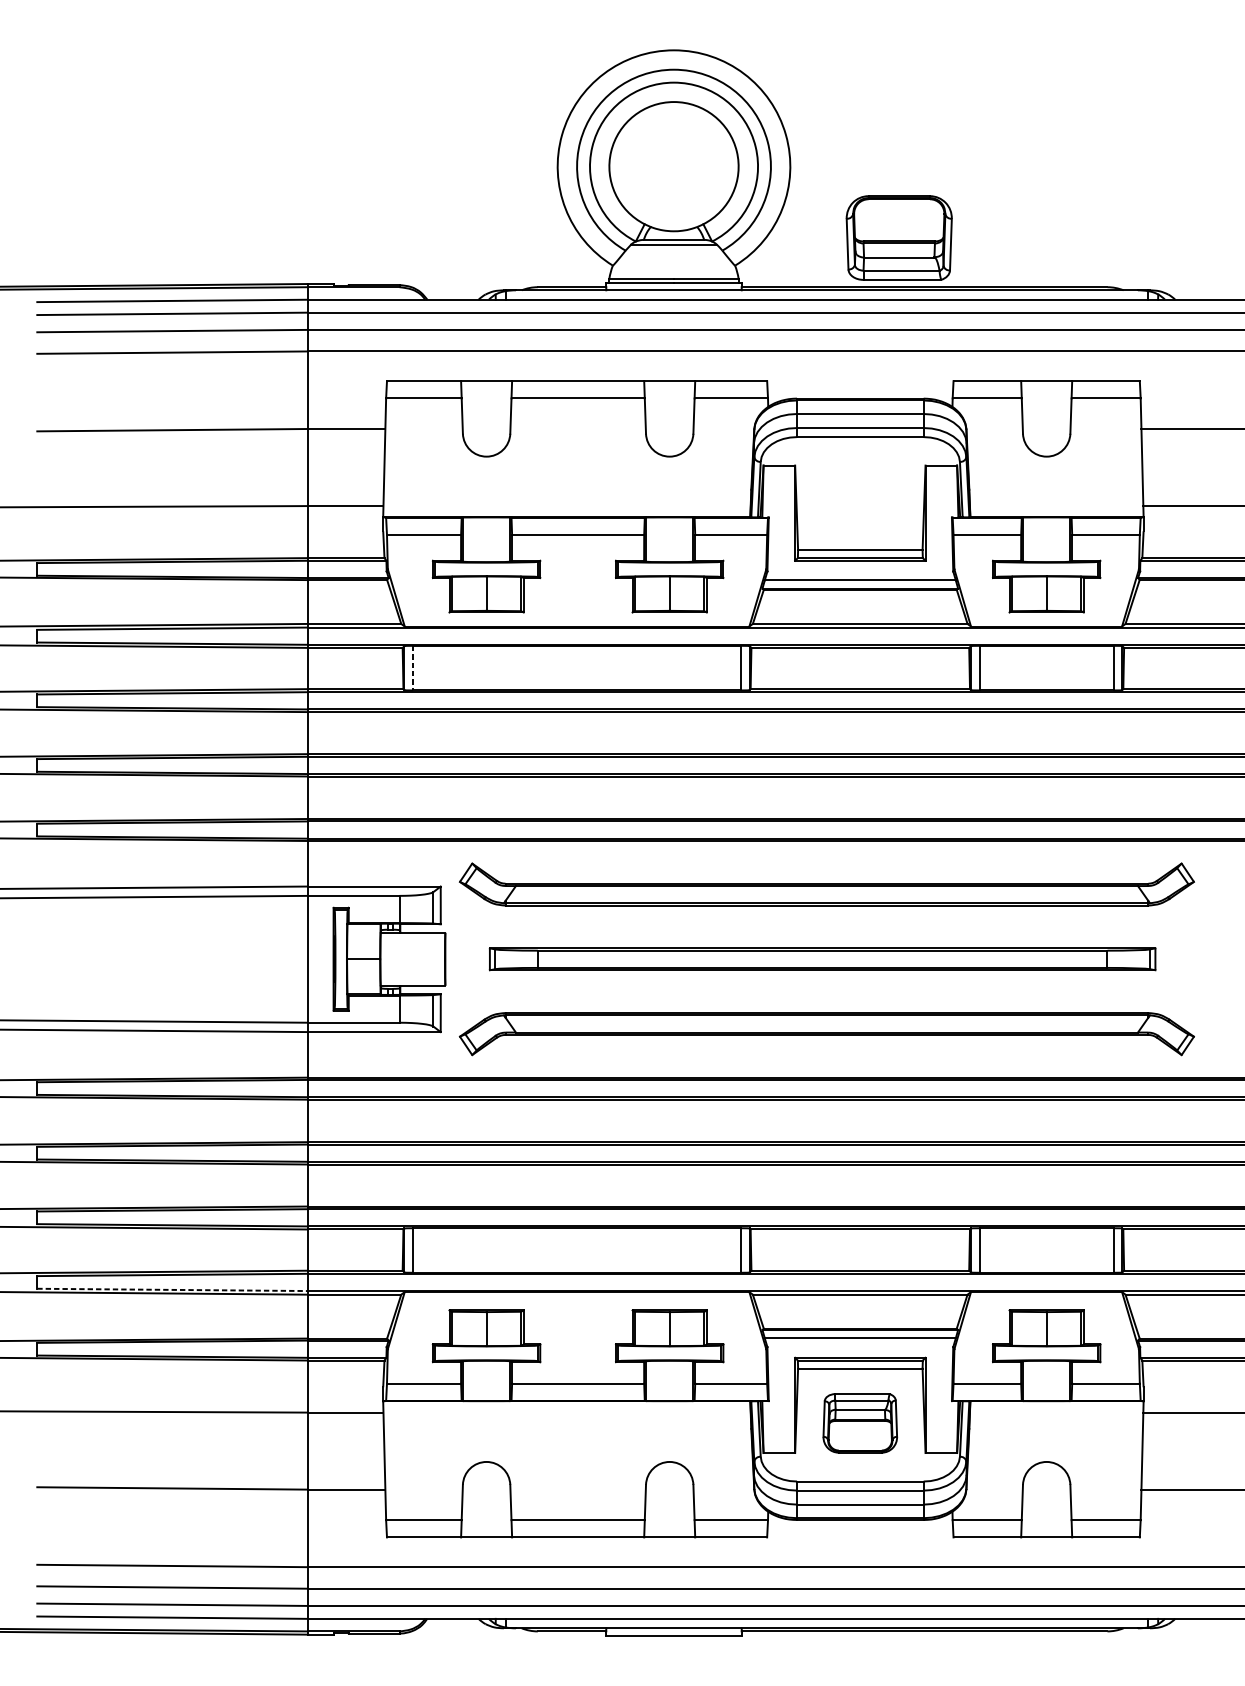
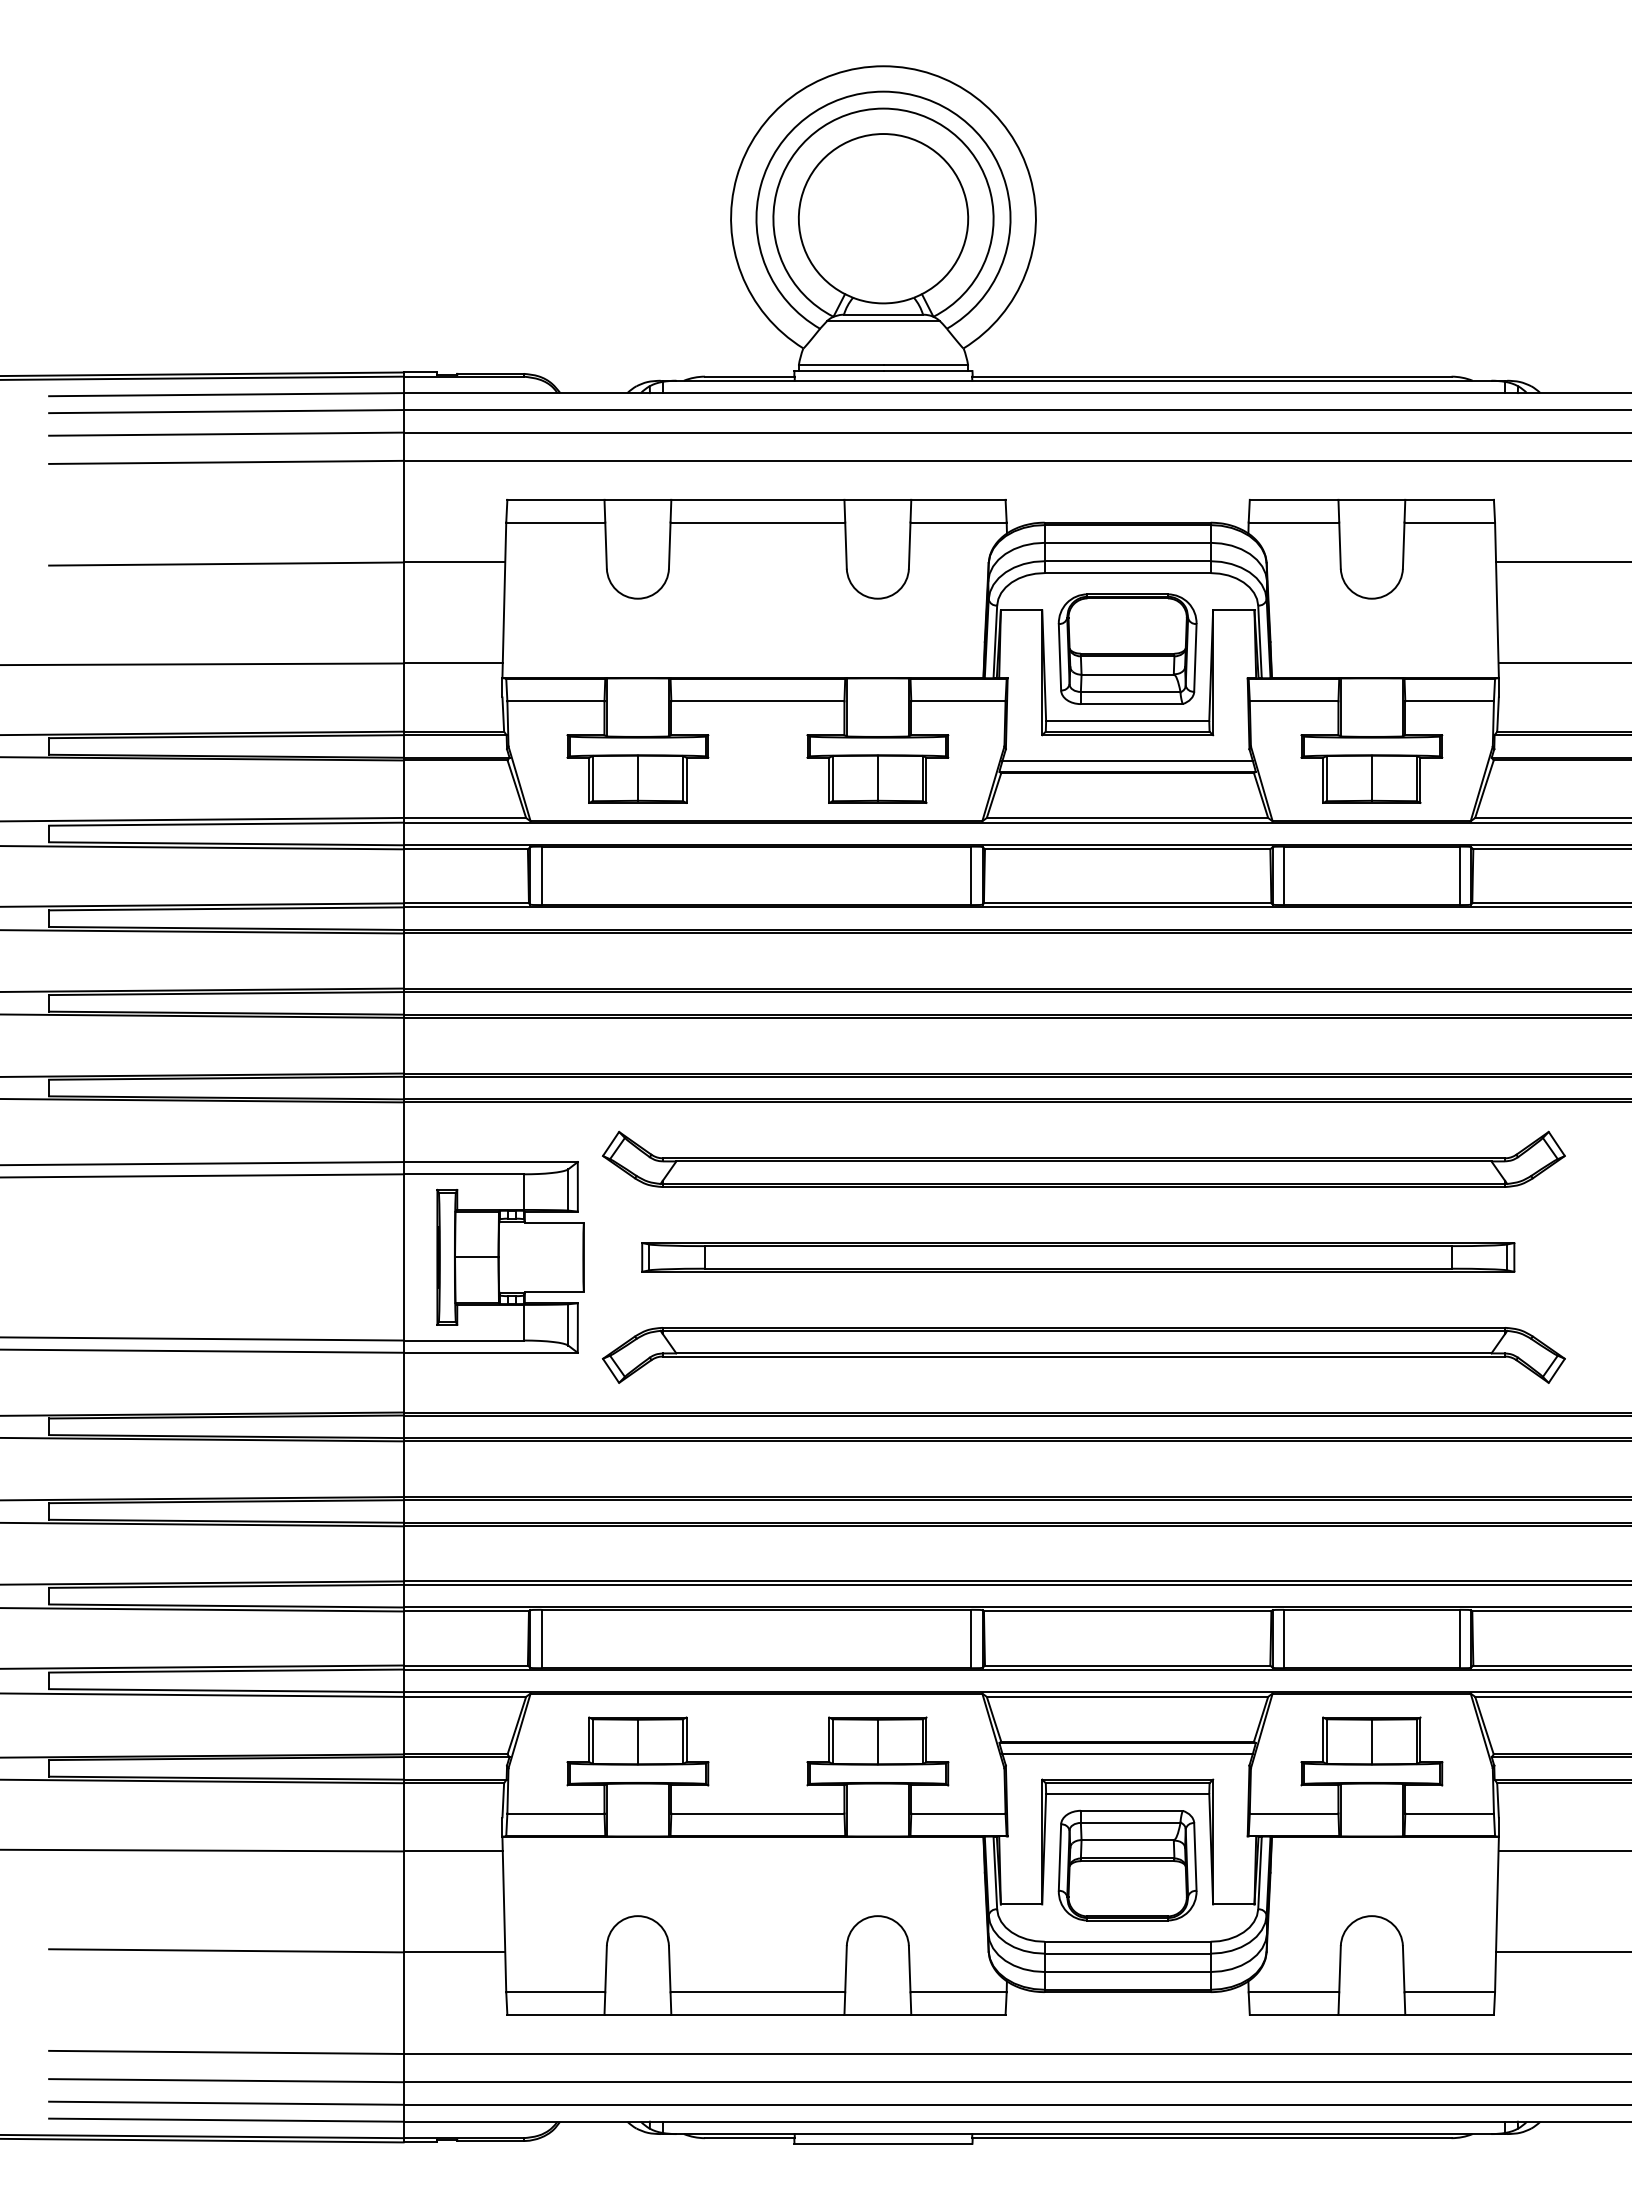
part: (899, 237) -> (1127, 648), moved
line: (413, 668) -> (541, 876), dashed -> solid
line: (172, 1289) -> (226, 1690), dashed -> solid
part: (860, 1423) -> (1127, 1865), size x1.43

